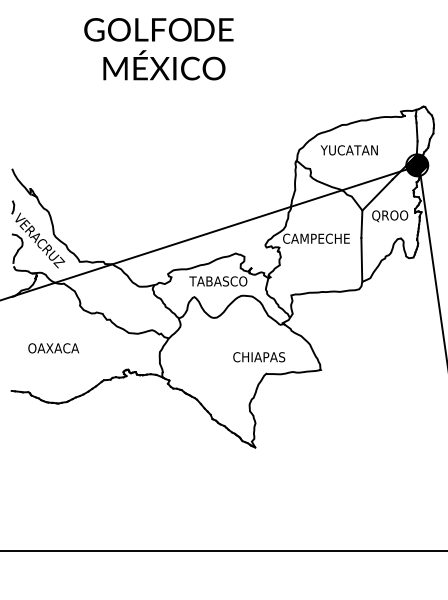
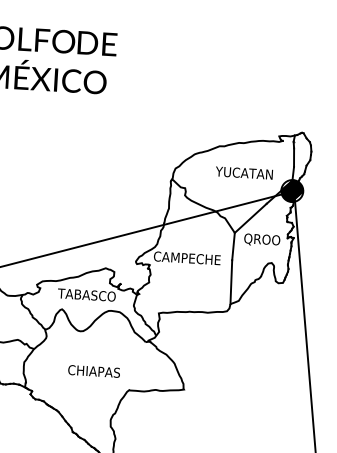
text: (348, 150) -> (243, 173), moved
text: (259, 357) -> (94, 371), moved

